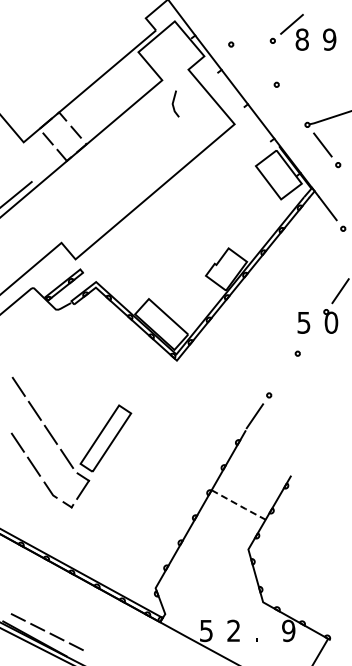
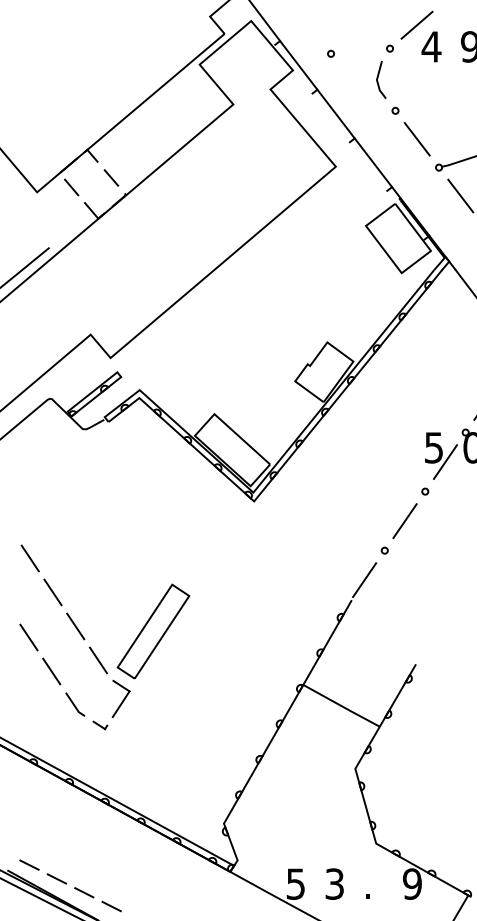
text: (302, 39) -> (431, 46), 8 -> 4
line: (173, 103) -> (378, 79), moved
line: (291, 104) -> (416, 138), added
line: (311, 332) -> (444, 461), added
line: (283, 374) -> (405, 521), added
part: (61, 448) -> (90, 645), moved
line: (239, 505) -> (342, 706), dashed -> solid
text: (233, 631) -> (334, 884), 2 -> 3

